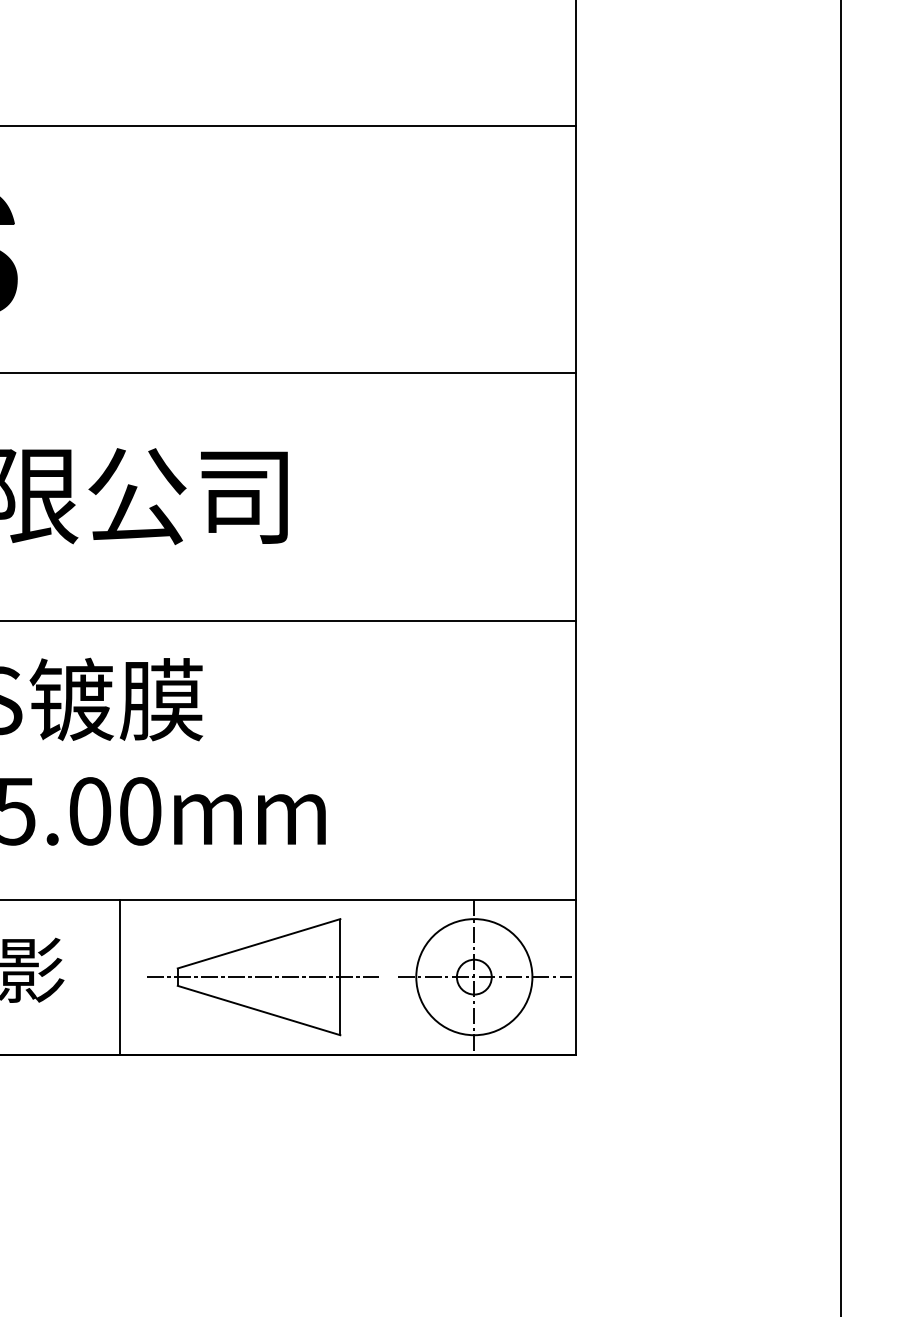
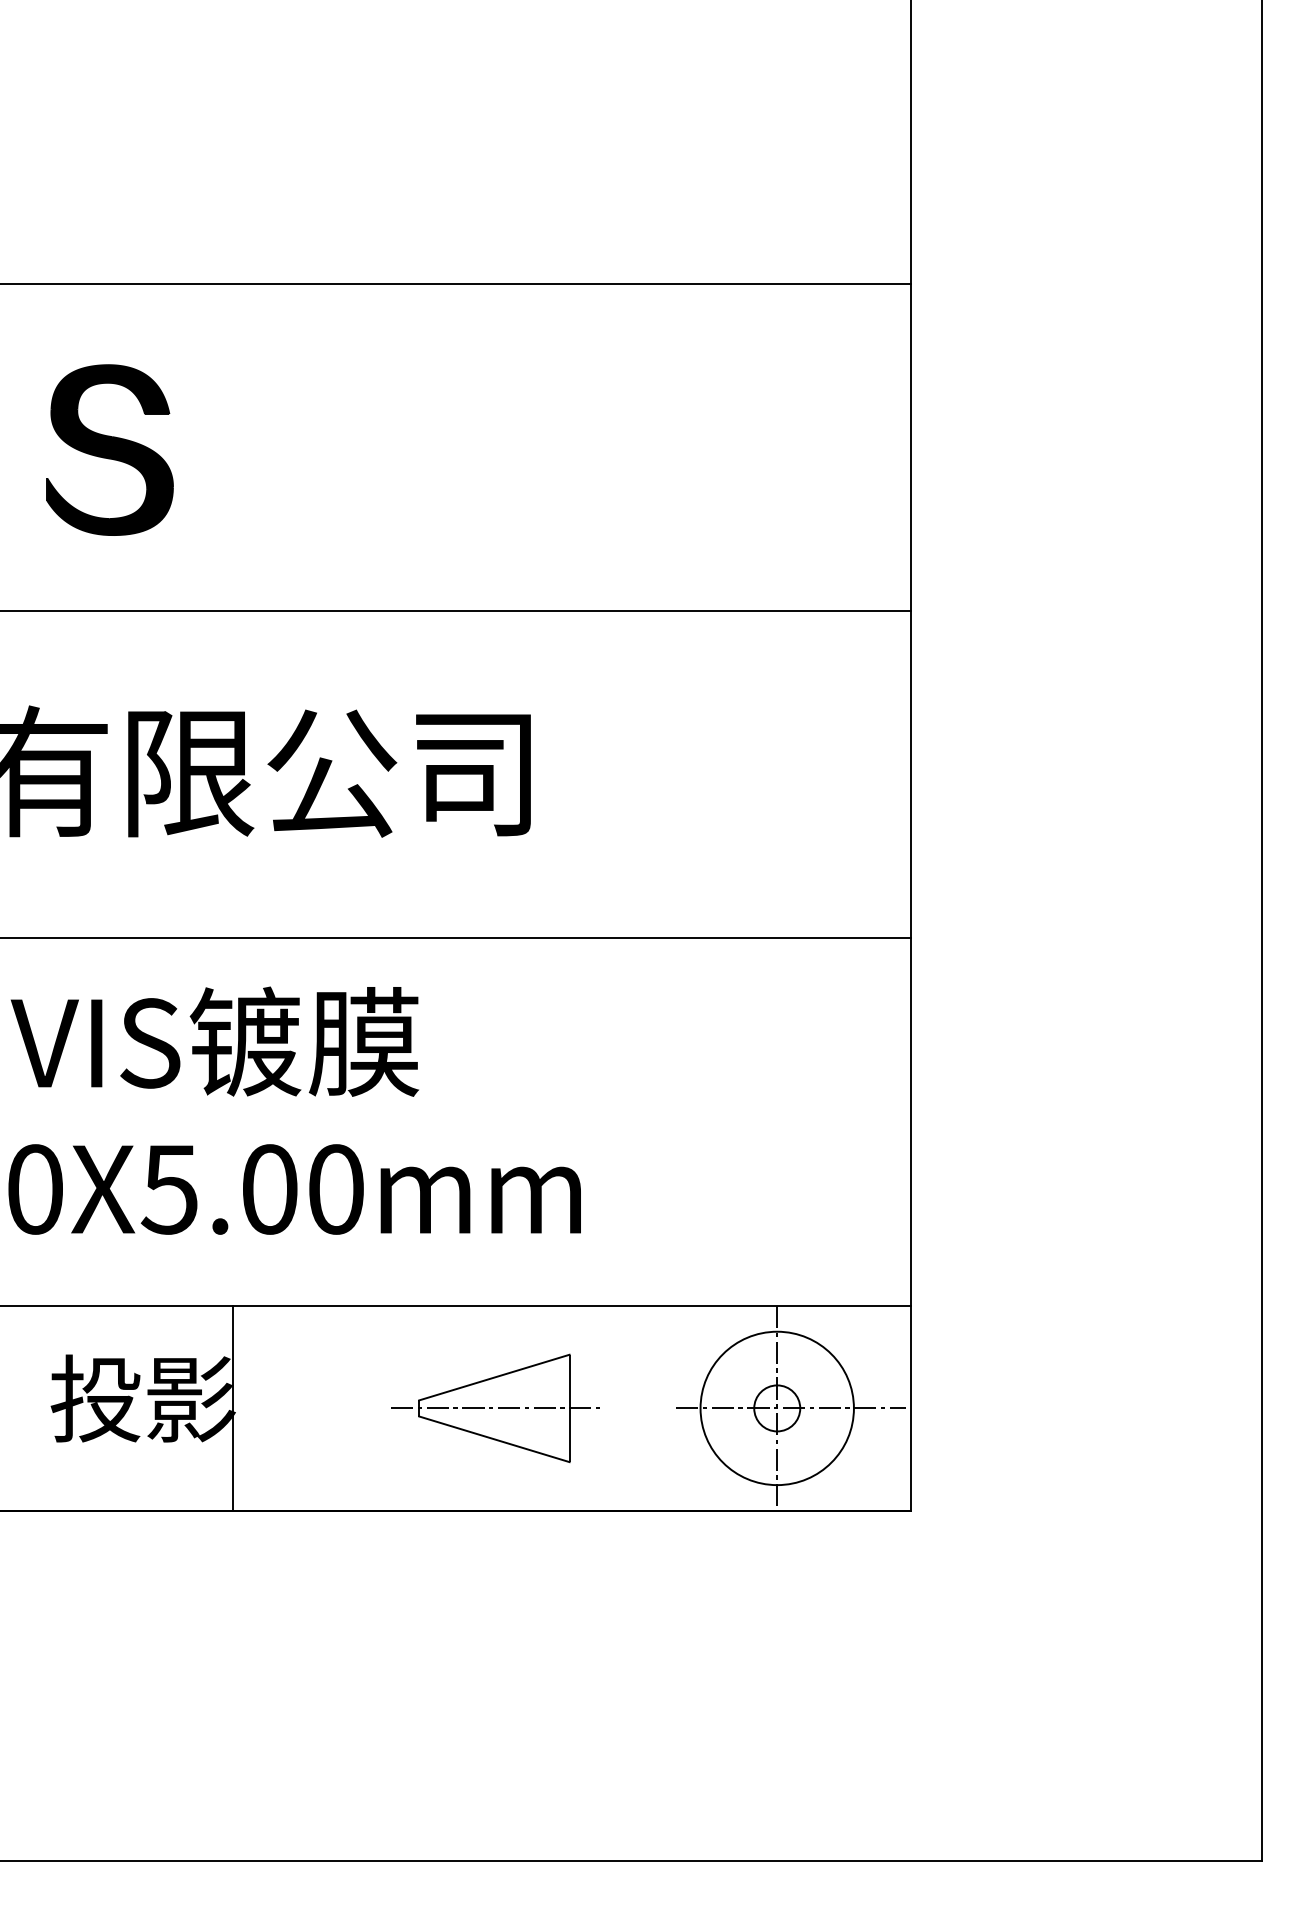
line: (119, 977) -> (232, 1408), moved
part: (262, 977) -> (497, 1408), size x0.7

